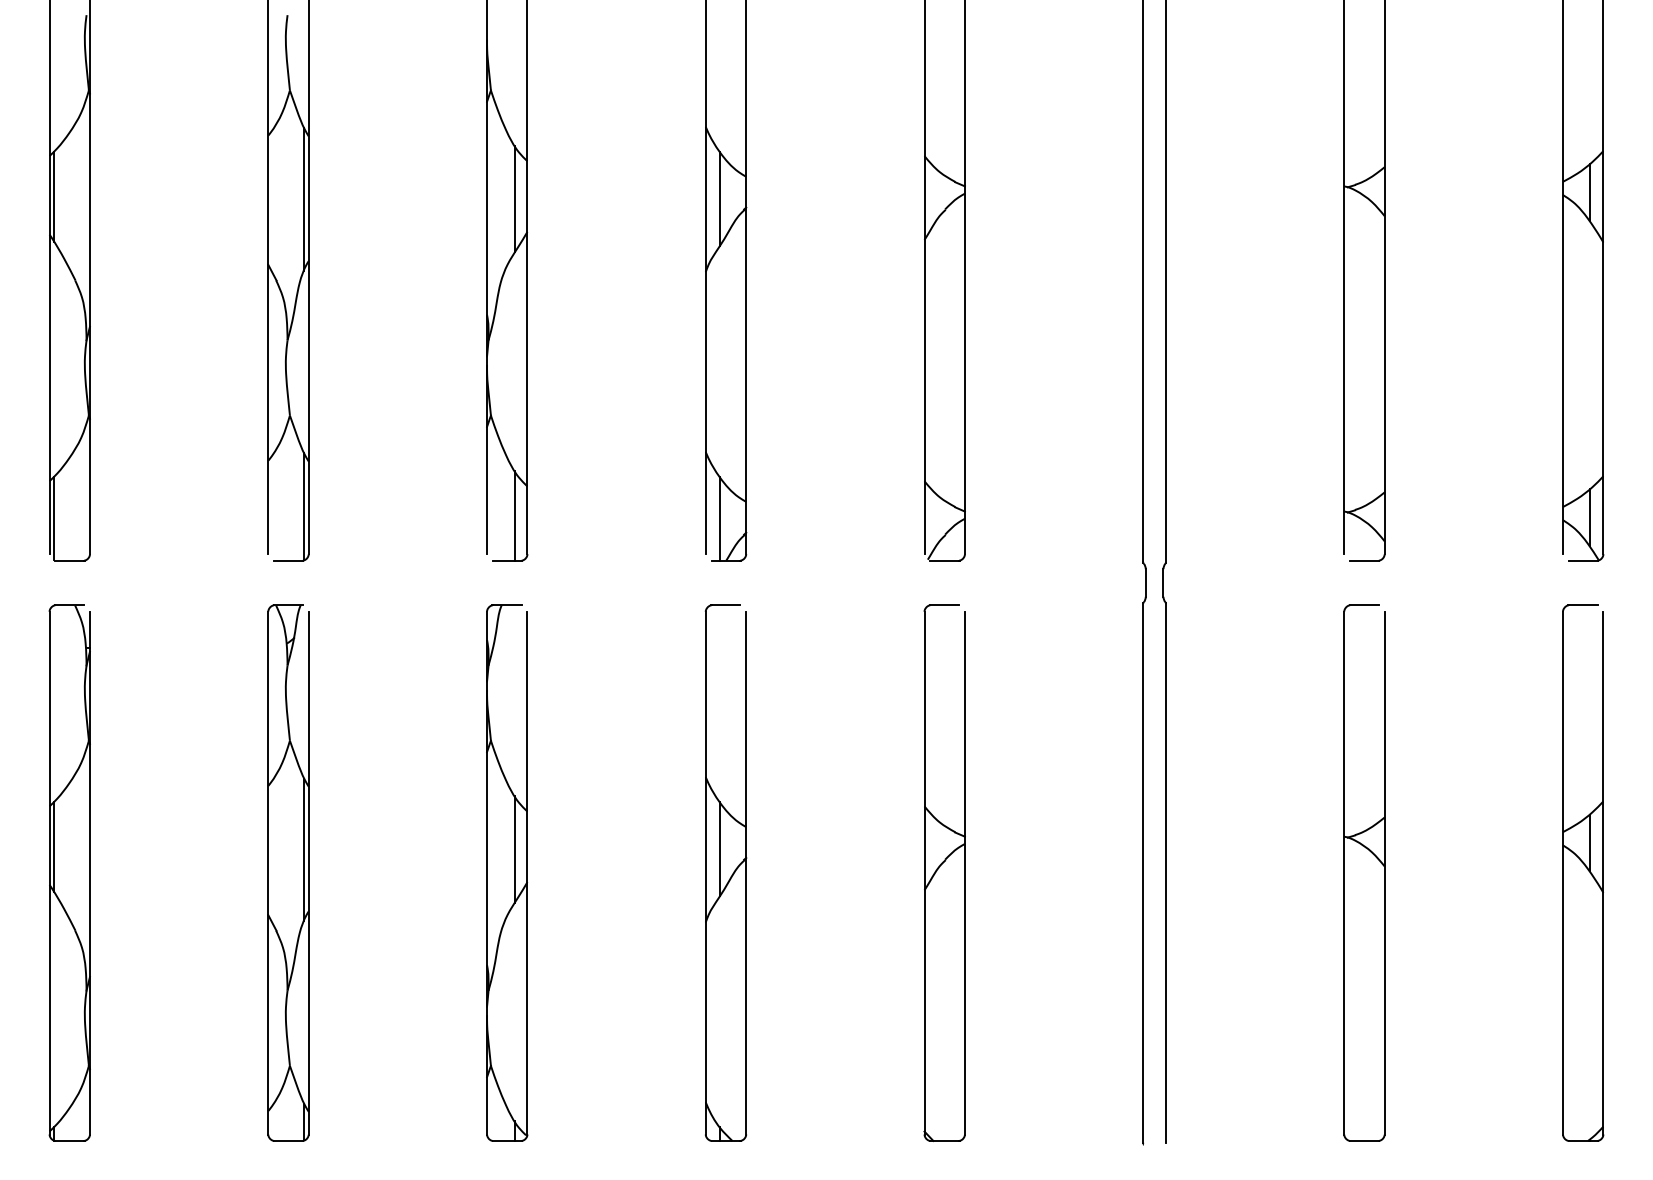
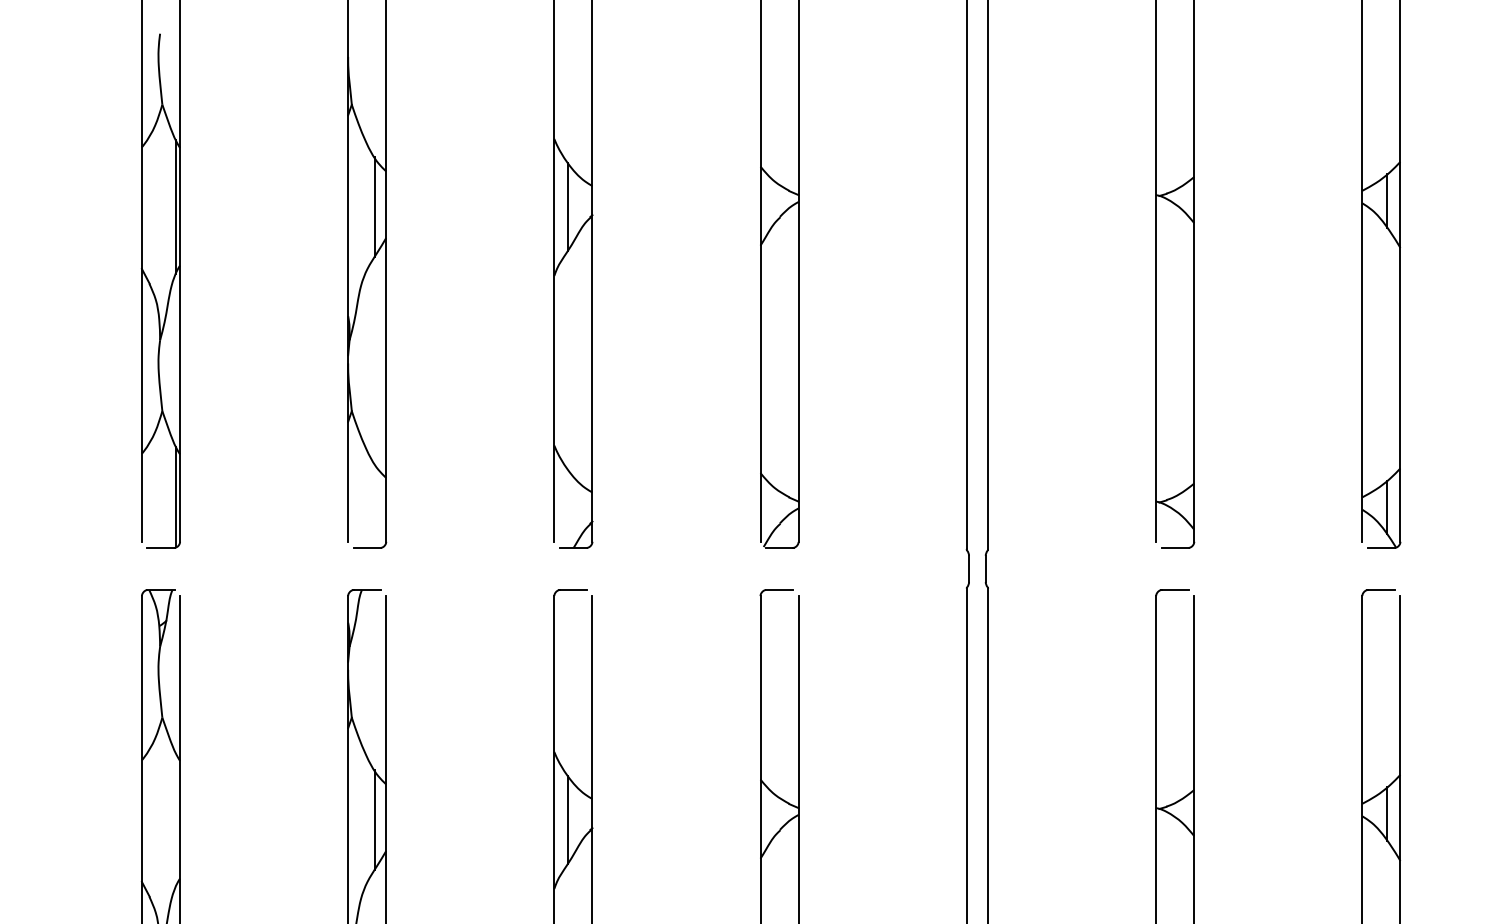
line: (515, 515) -> (374, 505), removed
line: (719, 518) -> (567, 508), removed
line: (304, 849) -> (176, 820), removed

